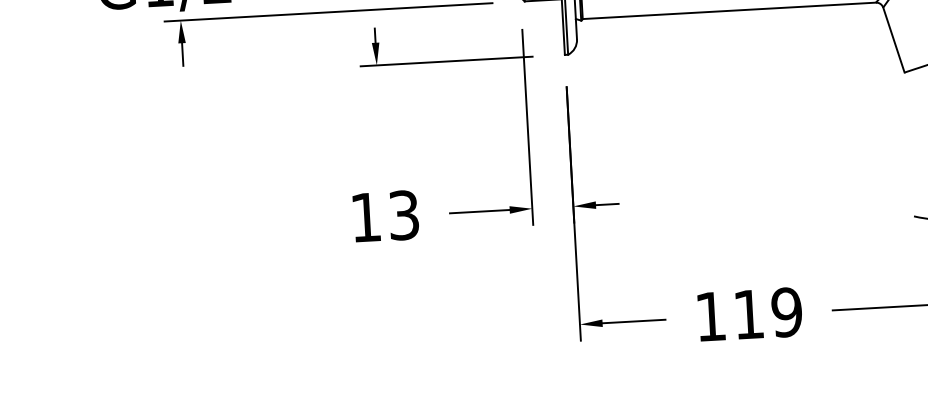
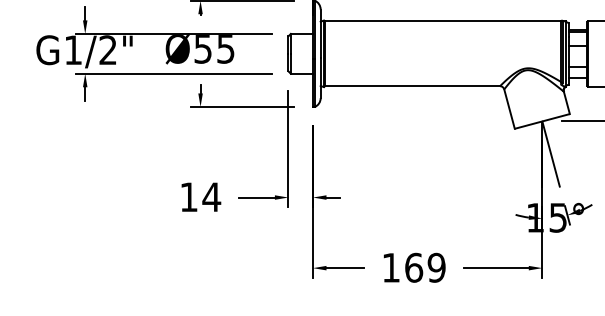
text: (403, 215) -> (211, 197), 13 -> 14
text: (749, 313) -> (414, 267), 119 -> 169

